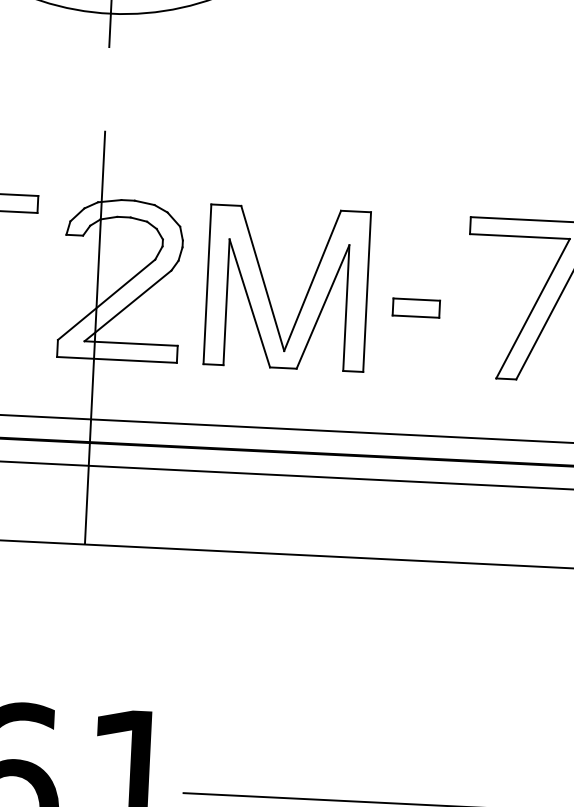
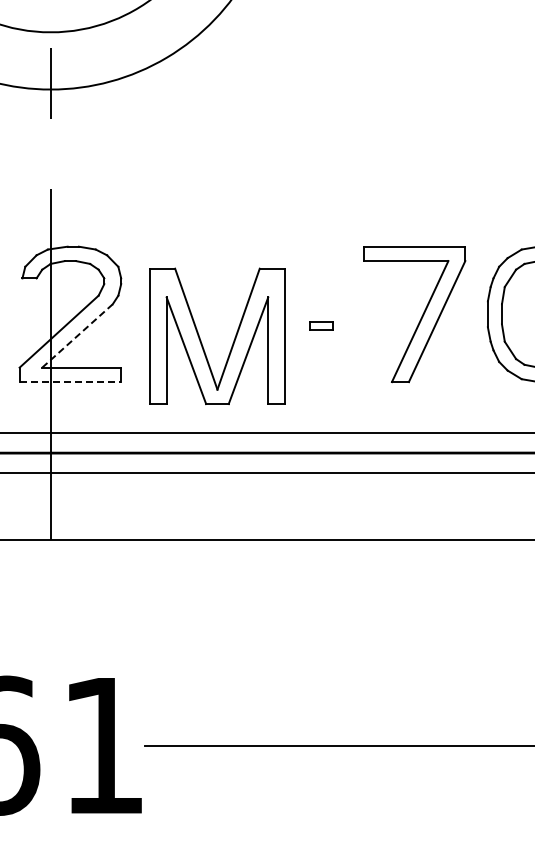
part: (268, 292) -> (201, 340), moved
line: (128, 305) -> (77, 335), solid -> dashed
part: (416, 307) -> (321, 325), size x0.6
line: (117, 360) -> (70, 382), solid -> dashed

